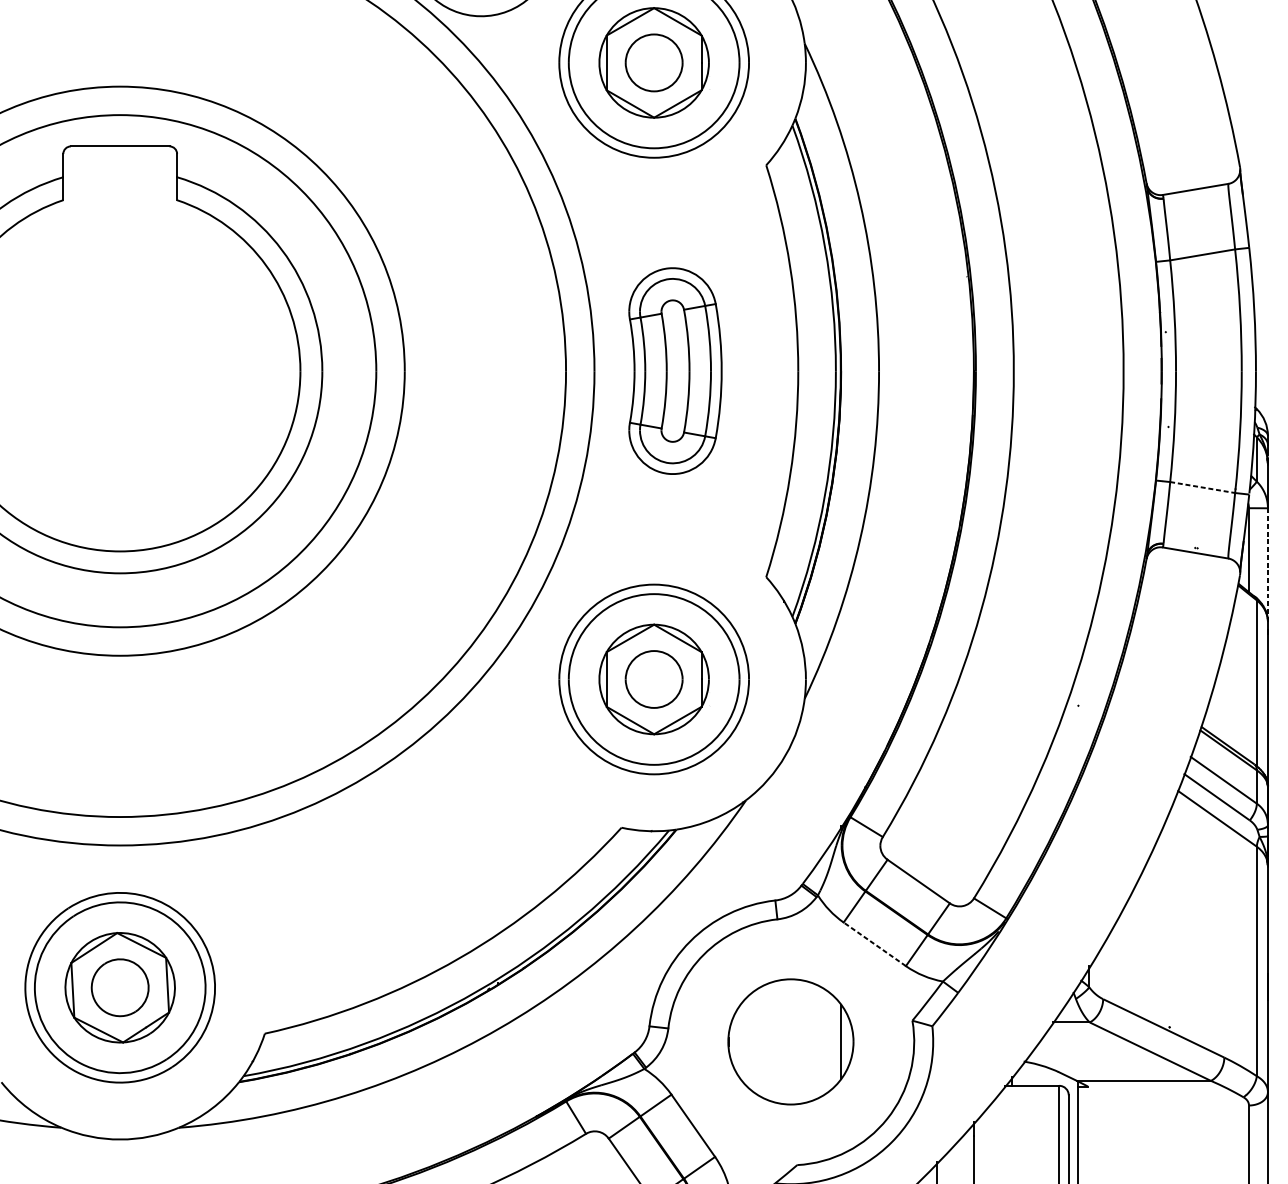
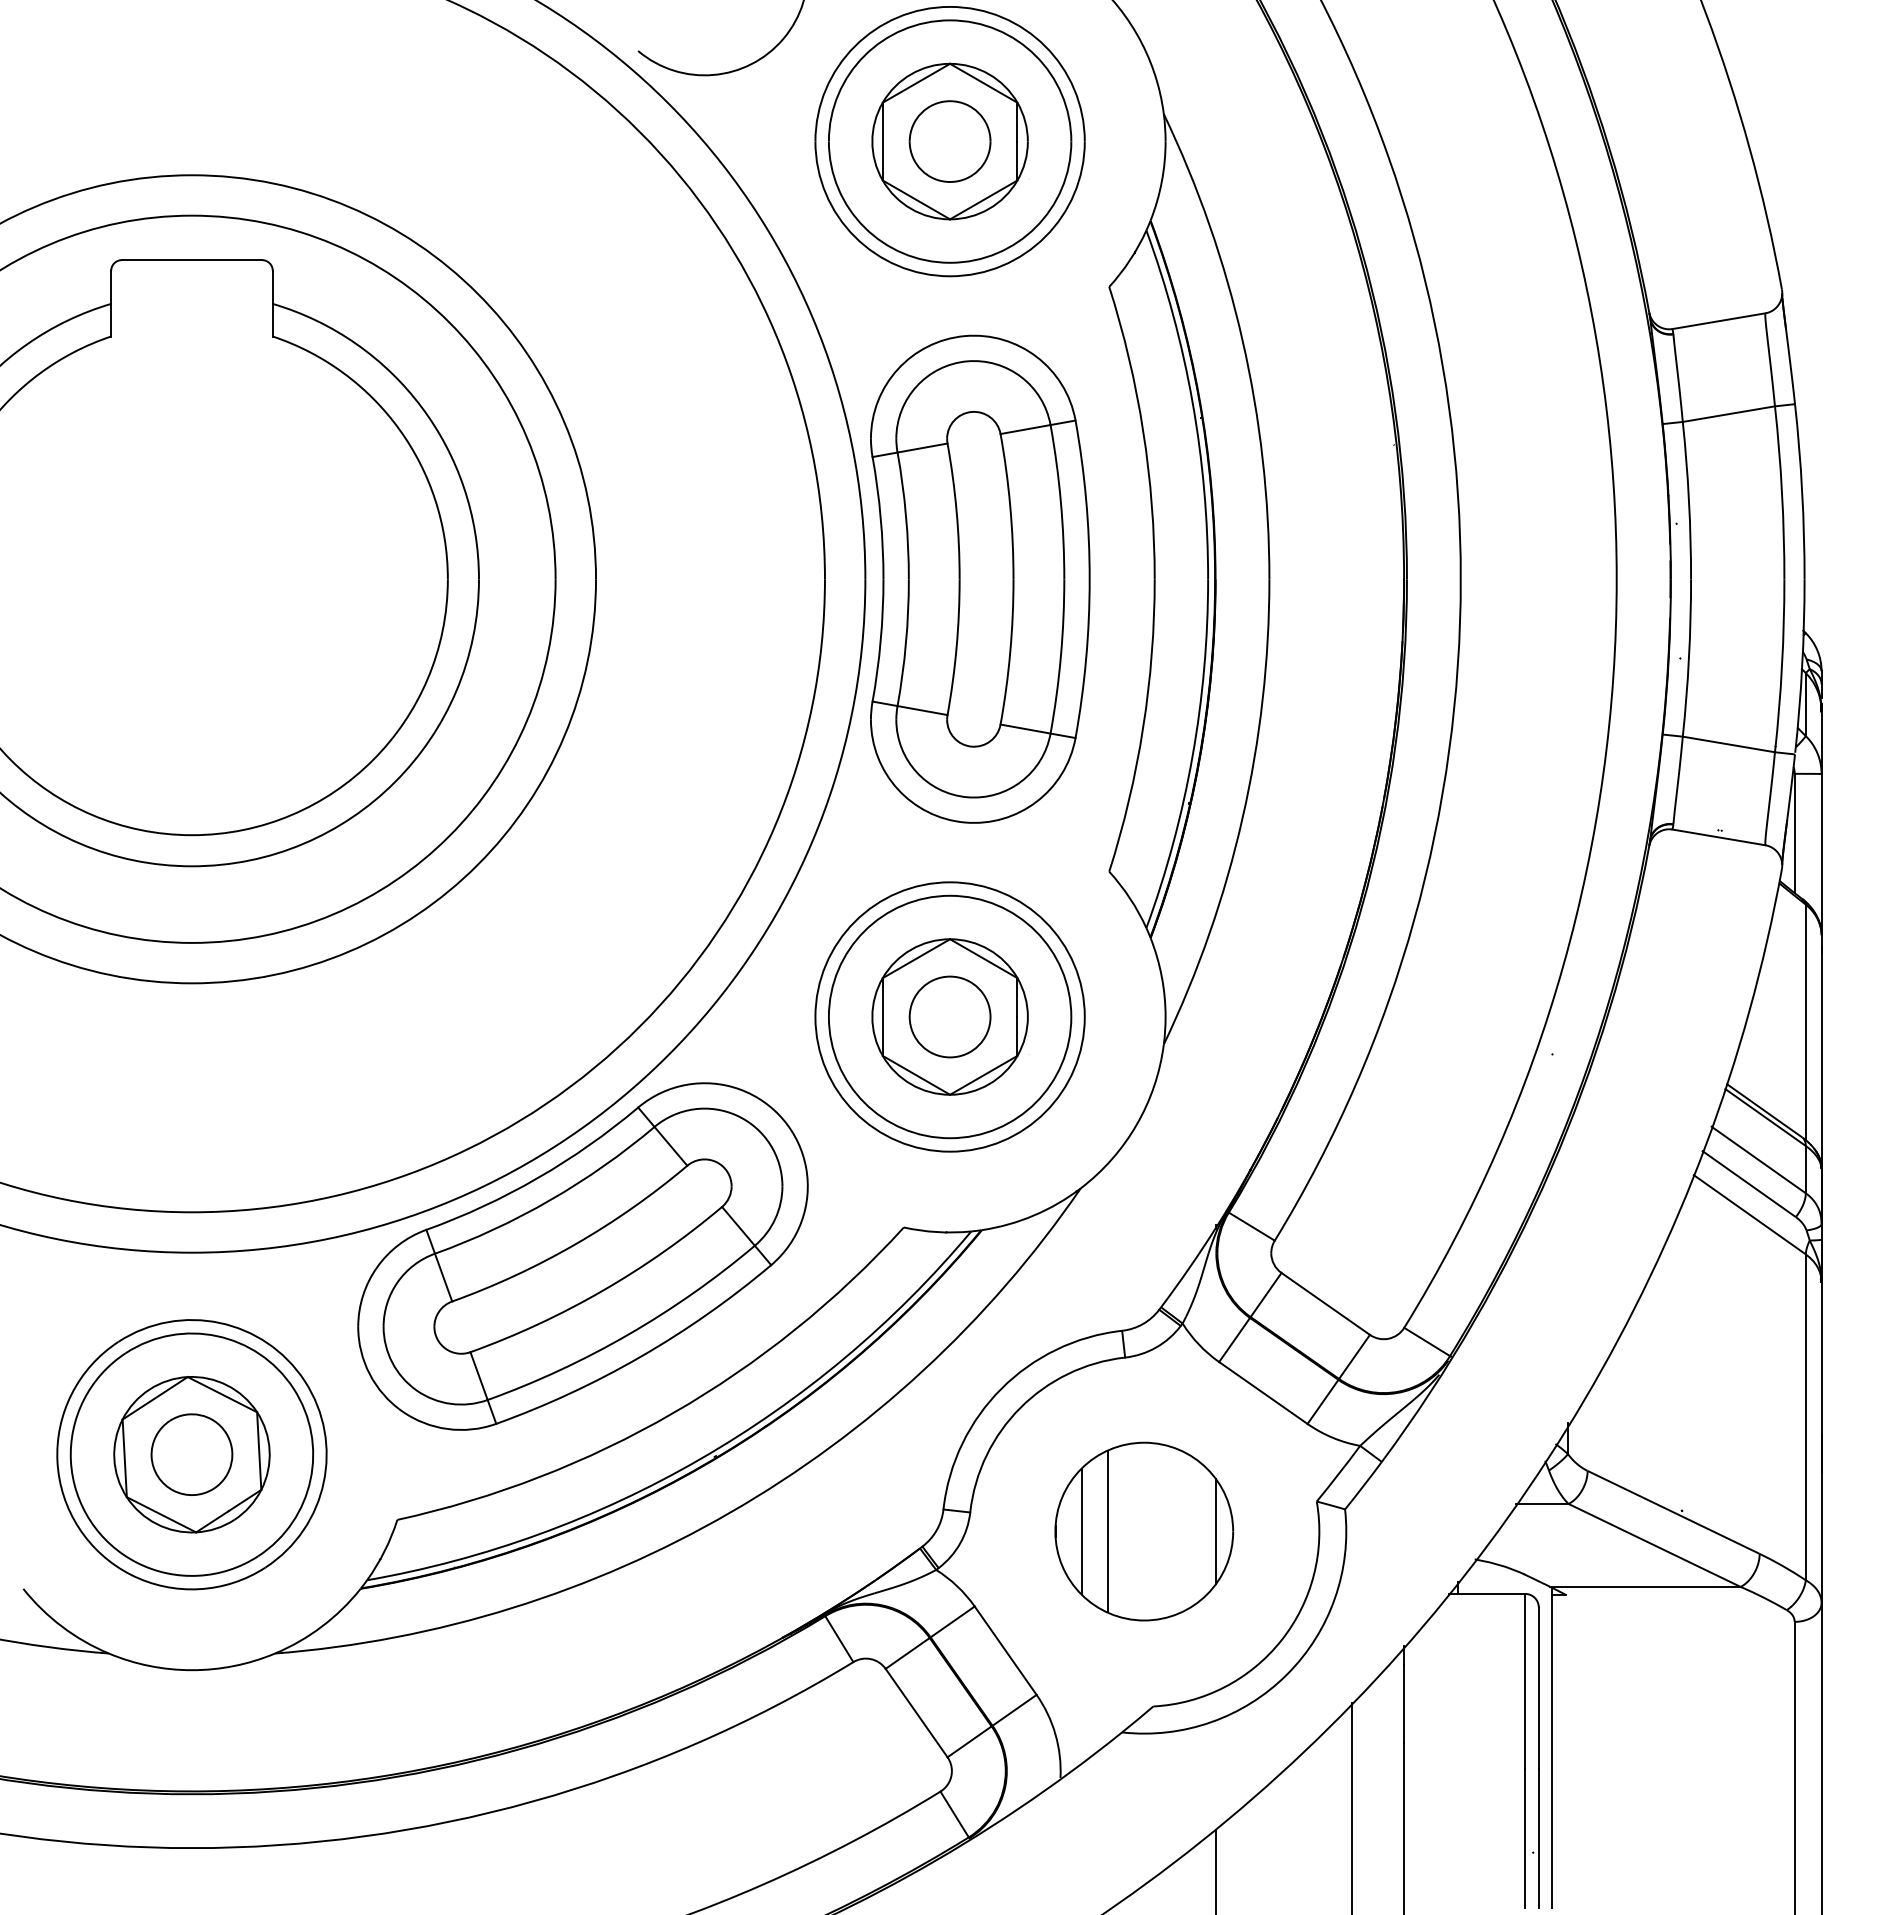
part: (675, 370) -> (980, 578), size x1.67
line: (1202, 487) -> (1728, 744), dashed -> solid
line: (1267, 565) -> (1821, 854), dashed -> solid
part: (395, 848) -> (582, 1256), added
line: (874, 944) -> (1263, 1393), dashed -> solid
line: (746, 1041) -> (1081, 1531), added
line: (765, 1041) -> (1107, 1531), added

